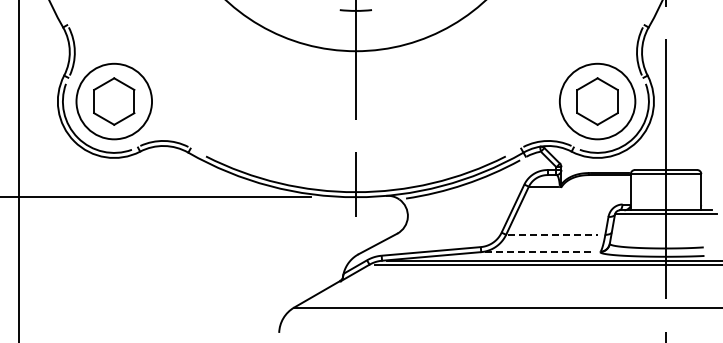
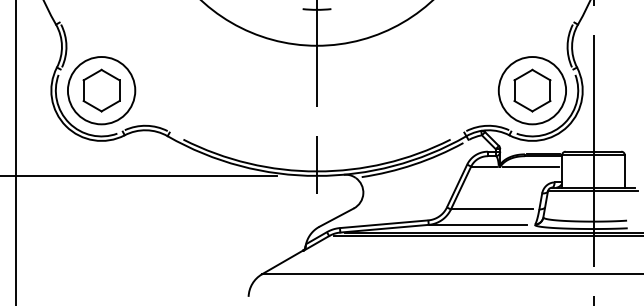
line: (595, 186) -> (530, 166), added
line: (553, 234) -> (493, 209), dashed -> solid
line: (536, 252) -> (477, 225), dashed -> solid

